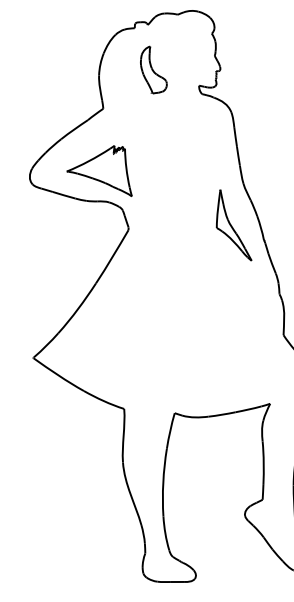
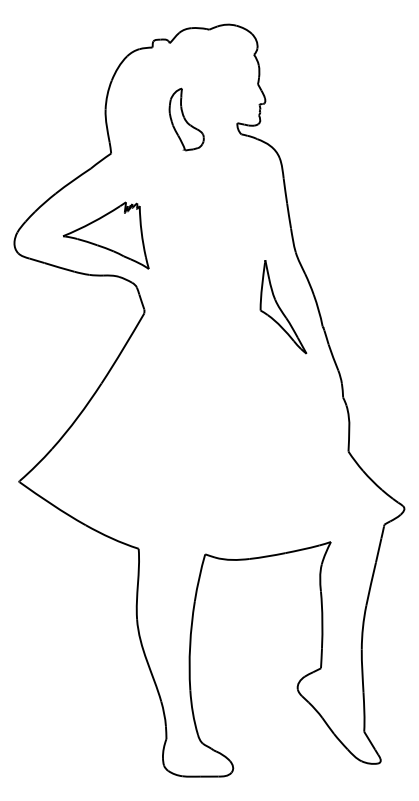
part: (153, 69) -> (186, 119), moved

